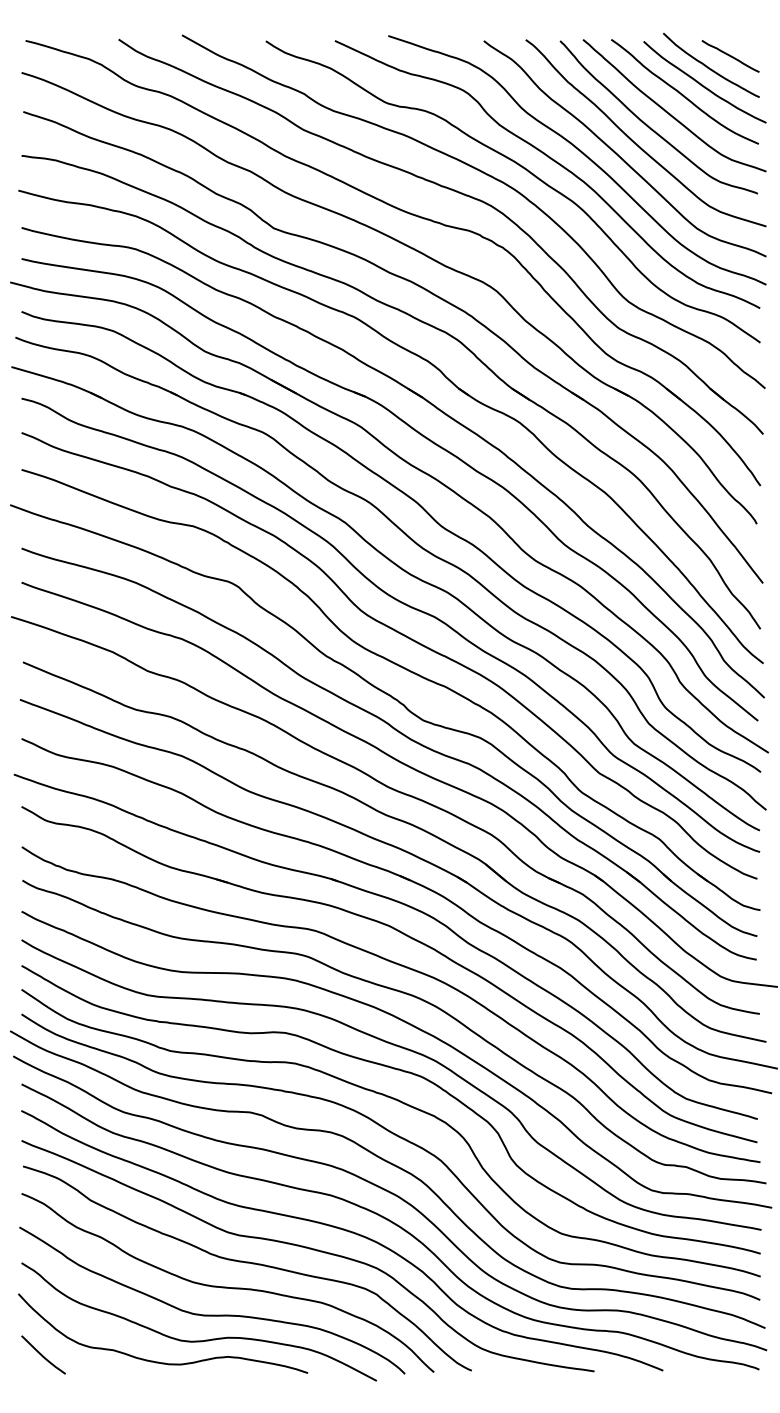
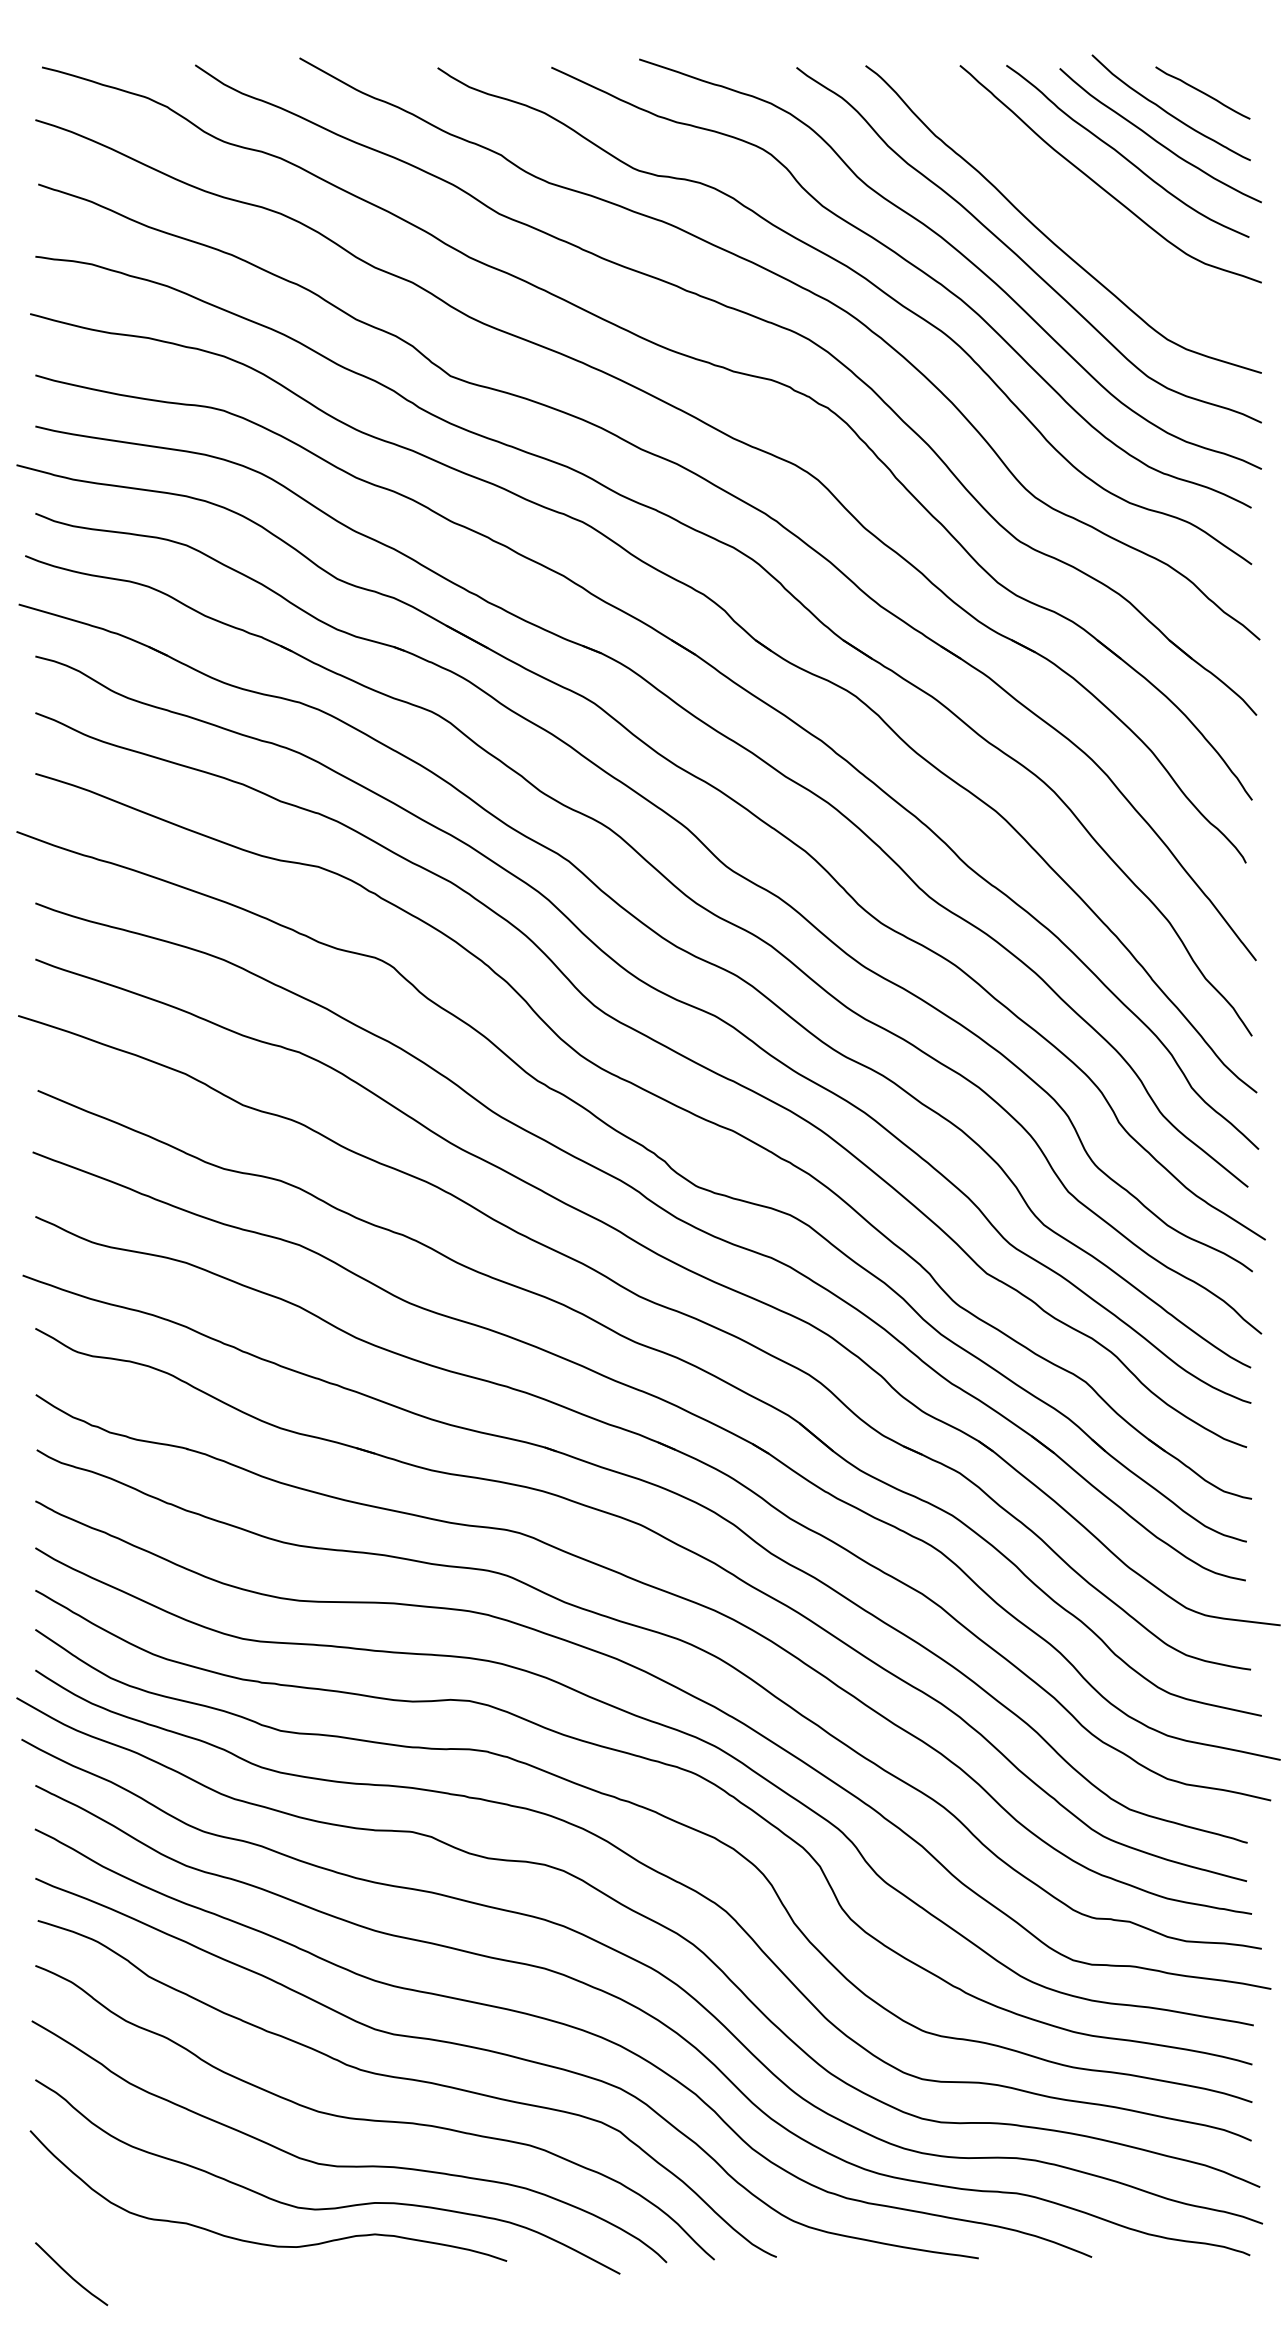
curve: (652, 128) -> (1074, 211), removed
curve: (42, 1354) -> (69, 2273), moved

